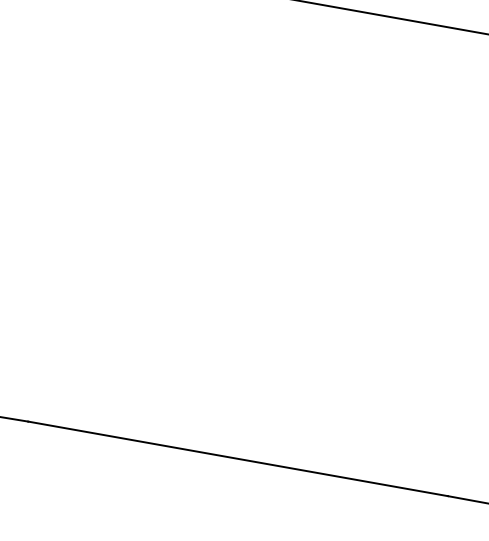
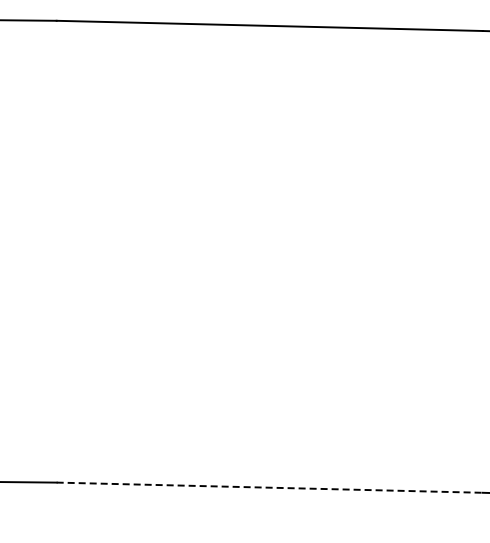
line: (238, 458) -> (270, 487), solid -> dashed

